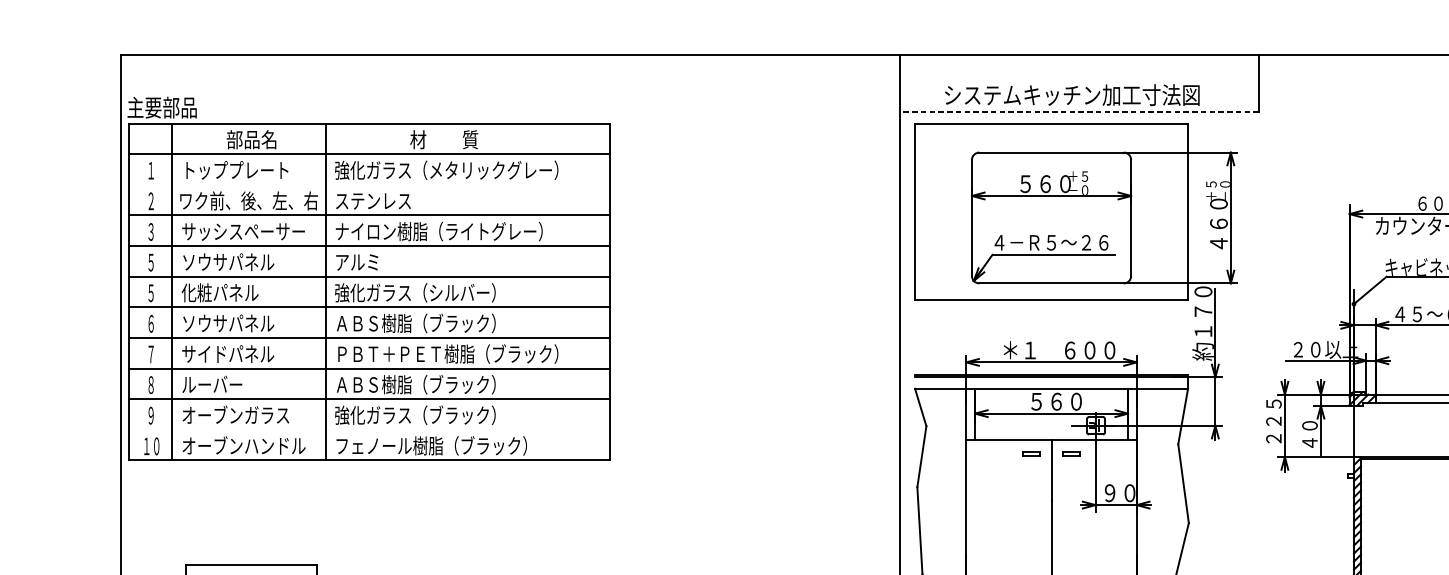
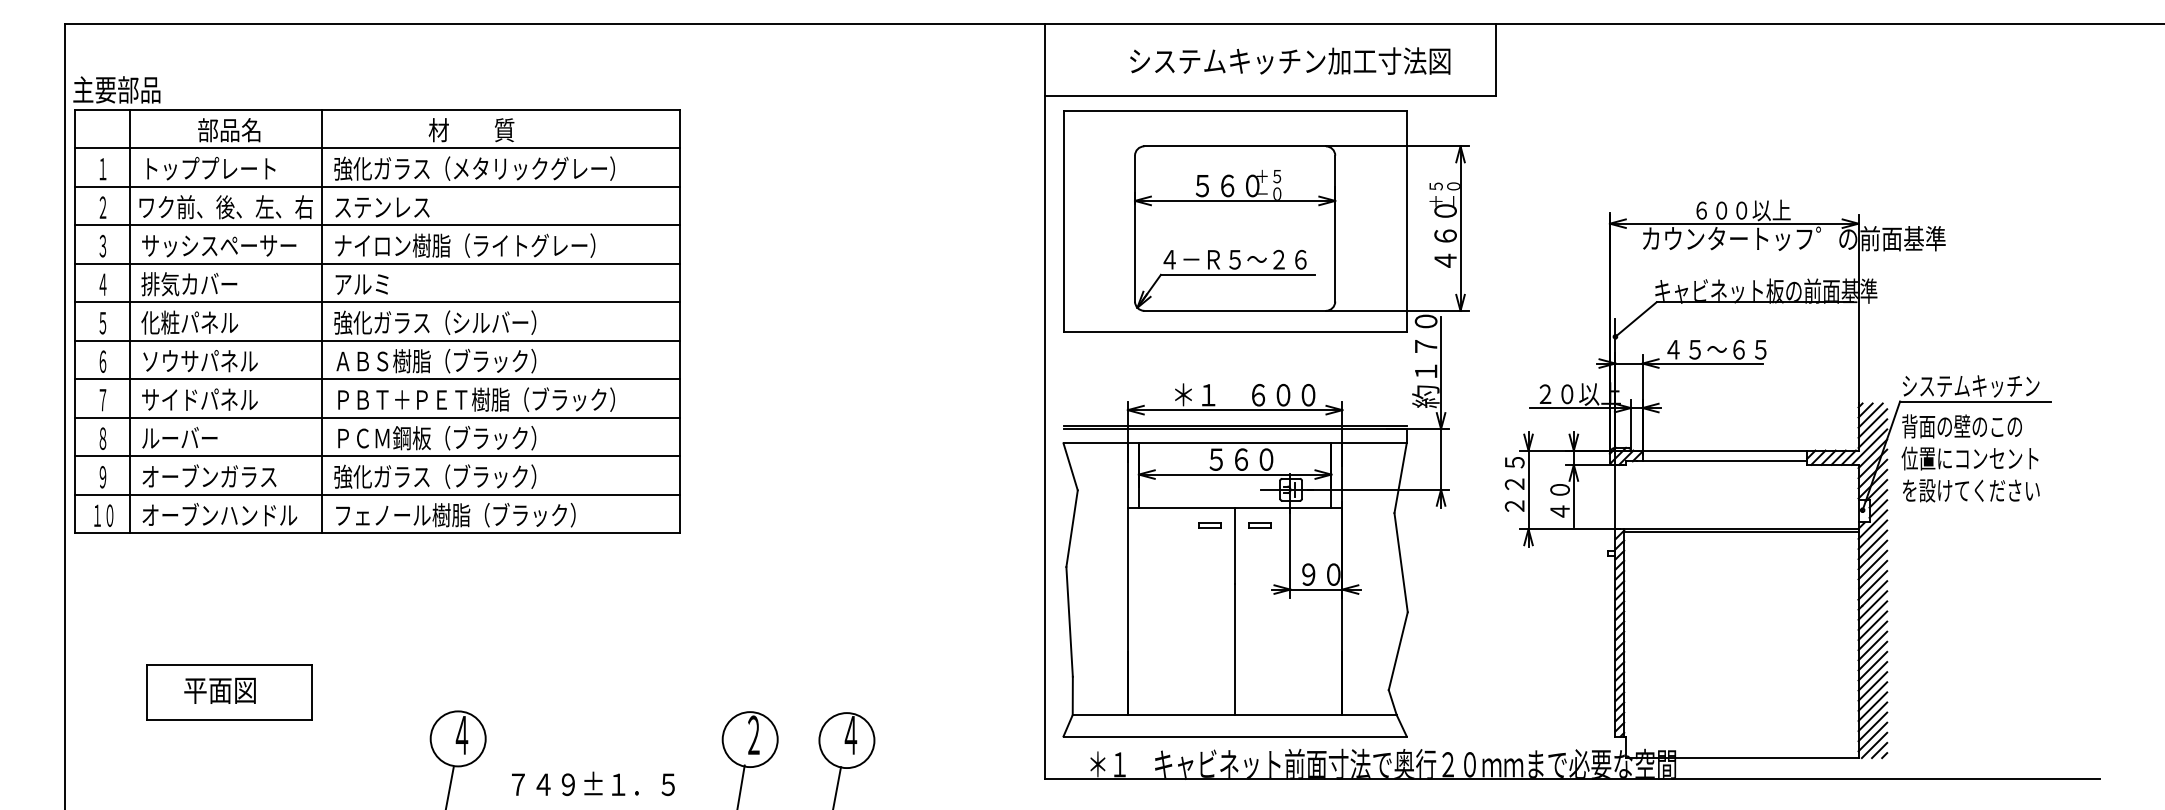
text: (1072, 94) -> (1290, 60), moved
line: (1079, 112) -> (1270, 95), dashed -> solid
line: (368, 184) -> (376, 186), added
text: (150, 262) -> (102, 284), ５ -> ４
text: (227, 262) -> (199, 284), ソウサパネル -> 排気カバー
text: (374, 384) -> (383, 438), ＡＢＳ樹脂（ブラック） -> ＰＣＭ鋼板（ブラック）
line: (368, 429) -> (376, 494), added

